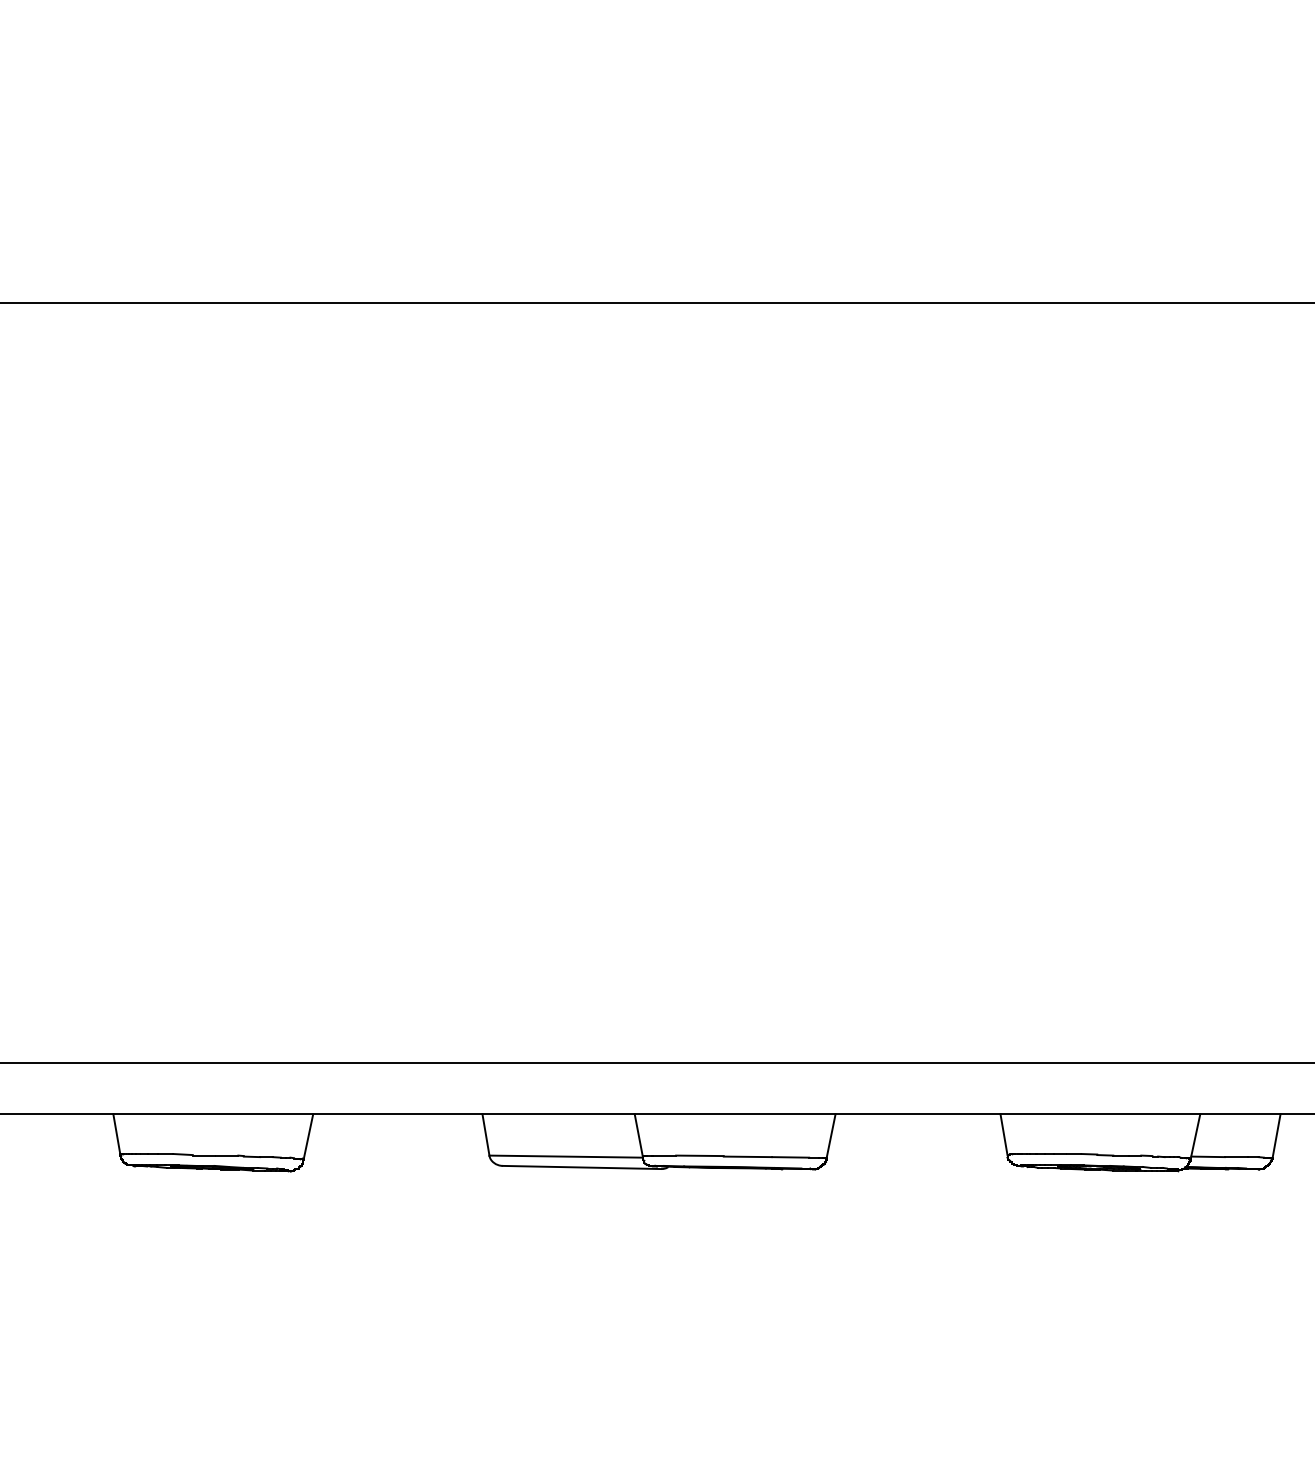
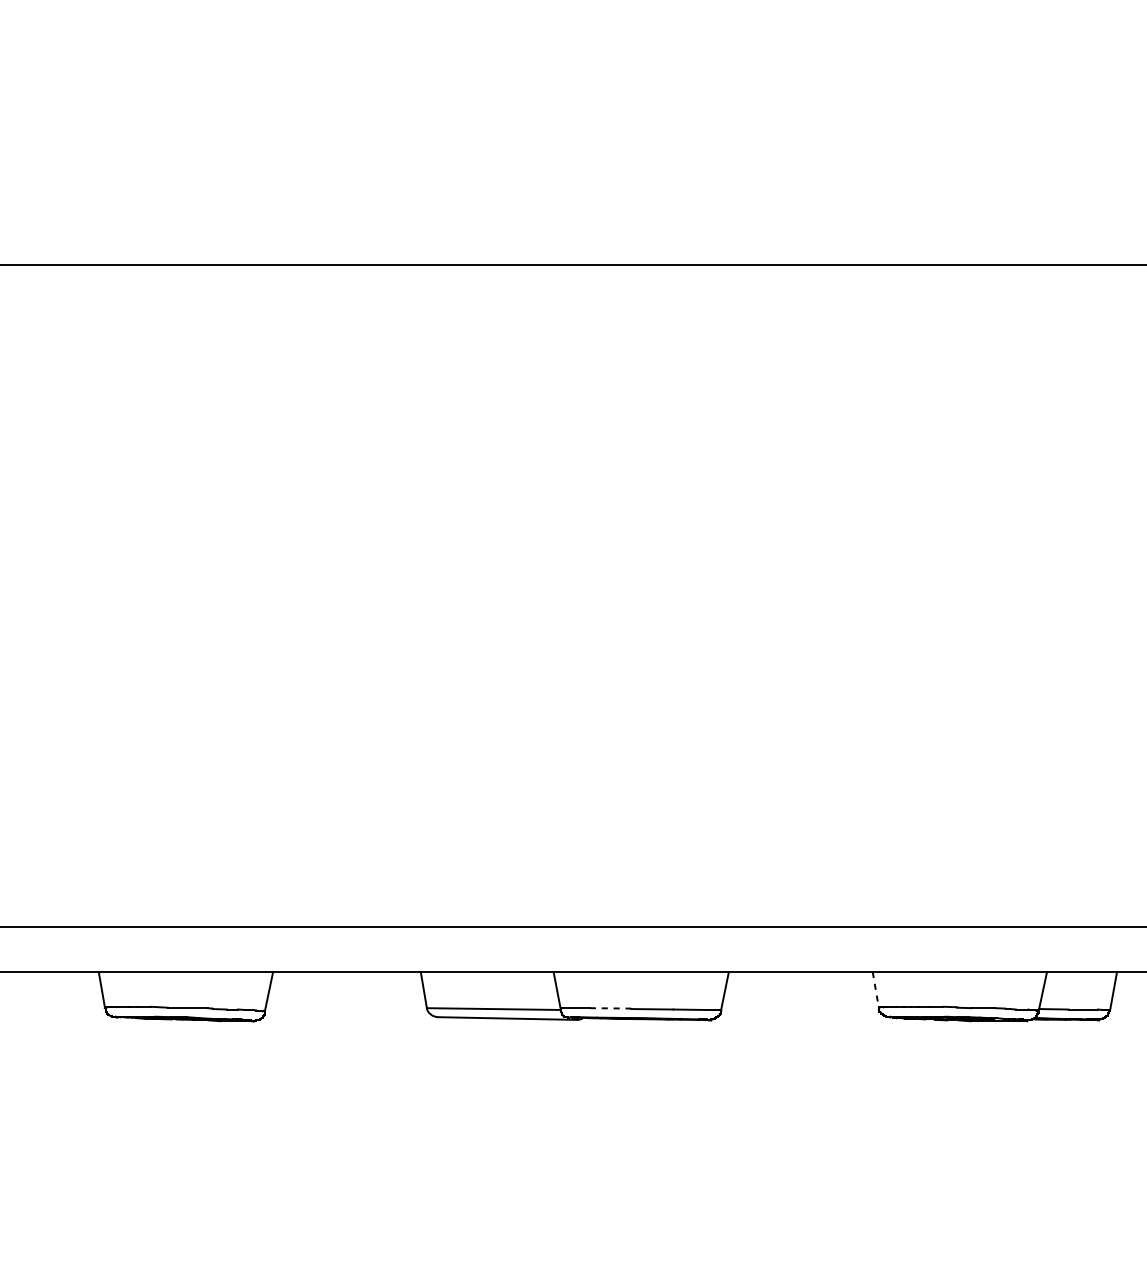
line: (1004, 1134) -> (876, 989), solid -> dashed
line: (699, 1155) -> (610, 1008), solid -> dashed

